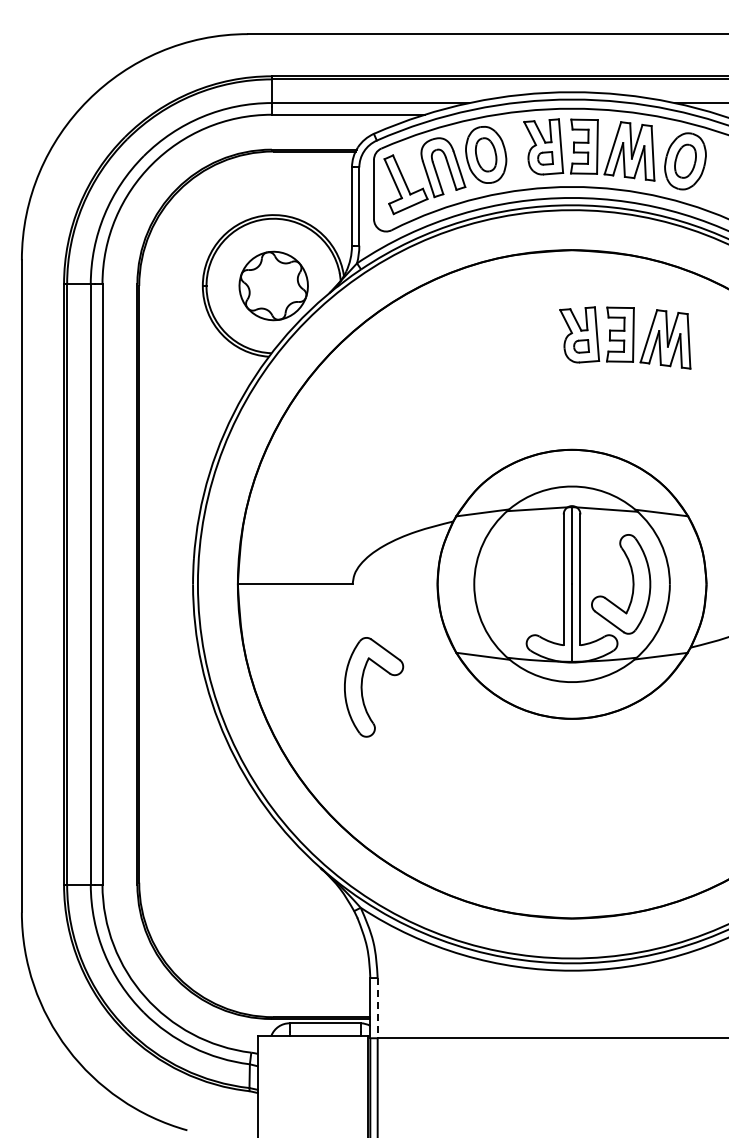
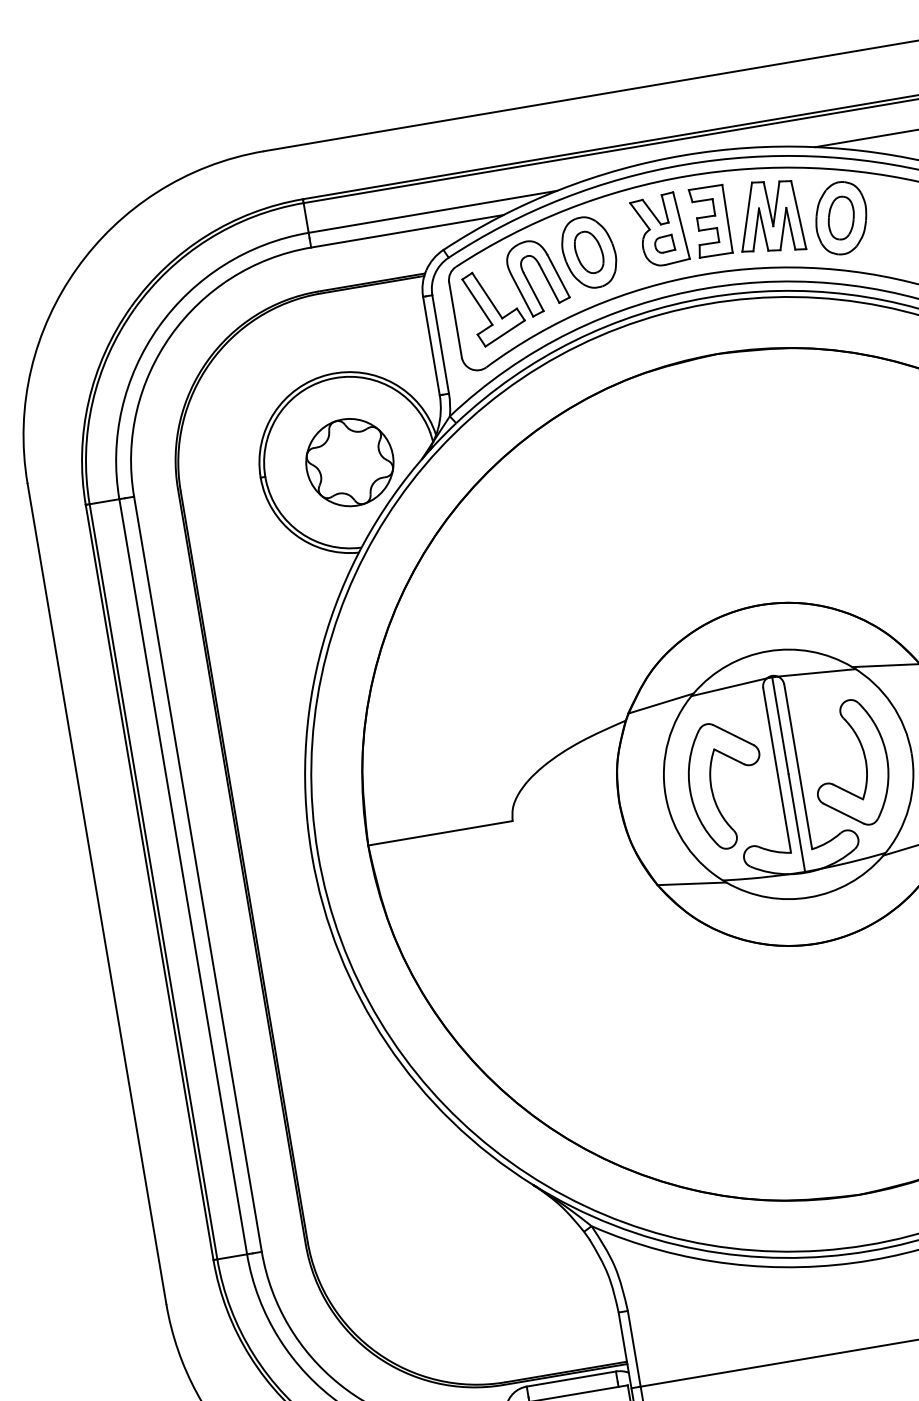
part: (625, 337) -> (803, 452), removed
part: (362, 687) -> (712, 787), moved
line: (377, 1008) -> (634, 1349), dashed -> solid

